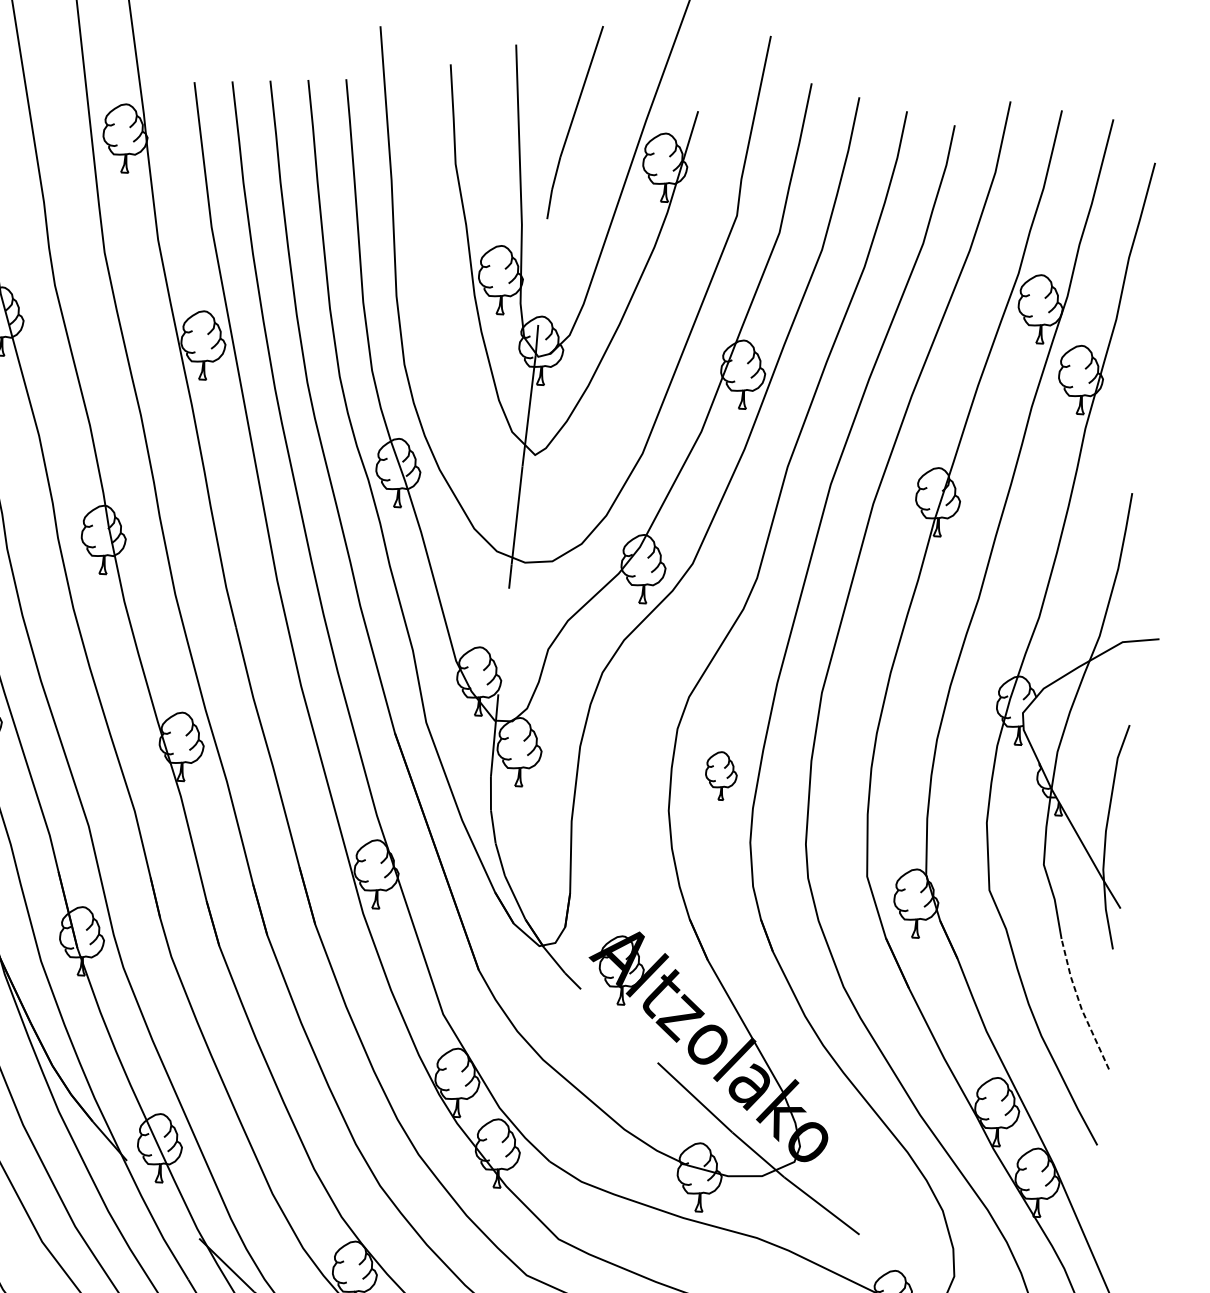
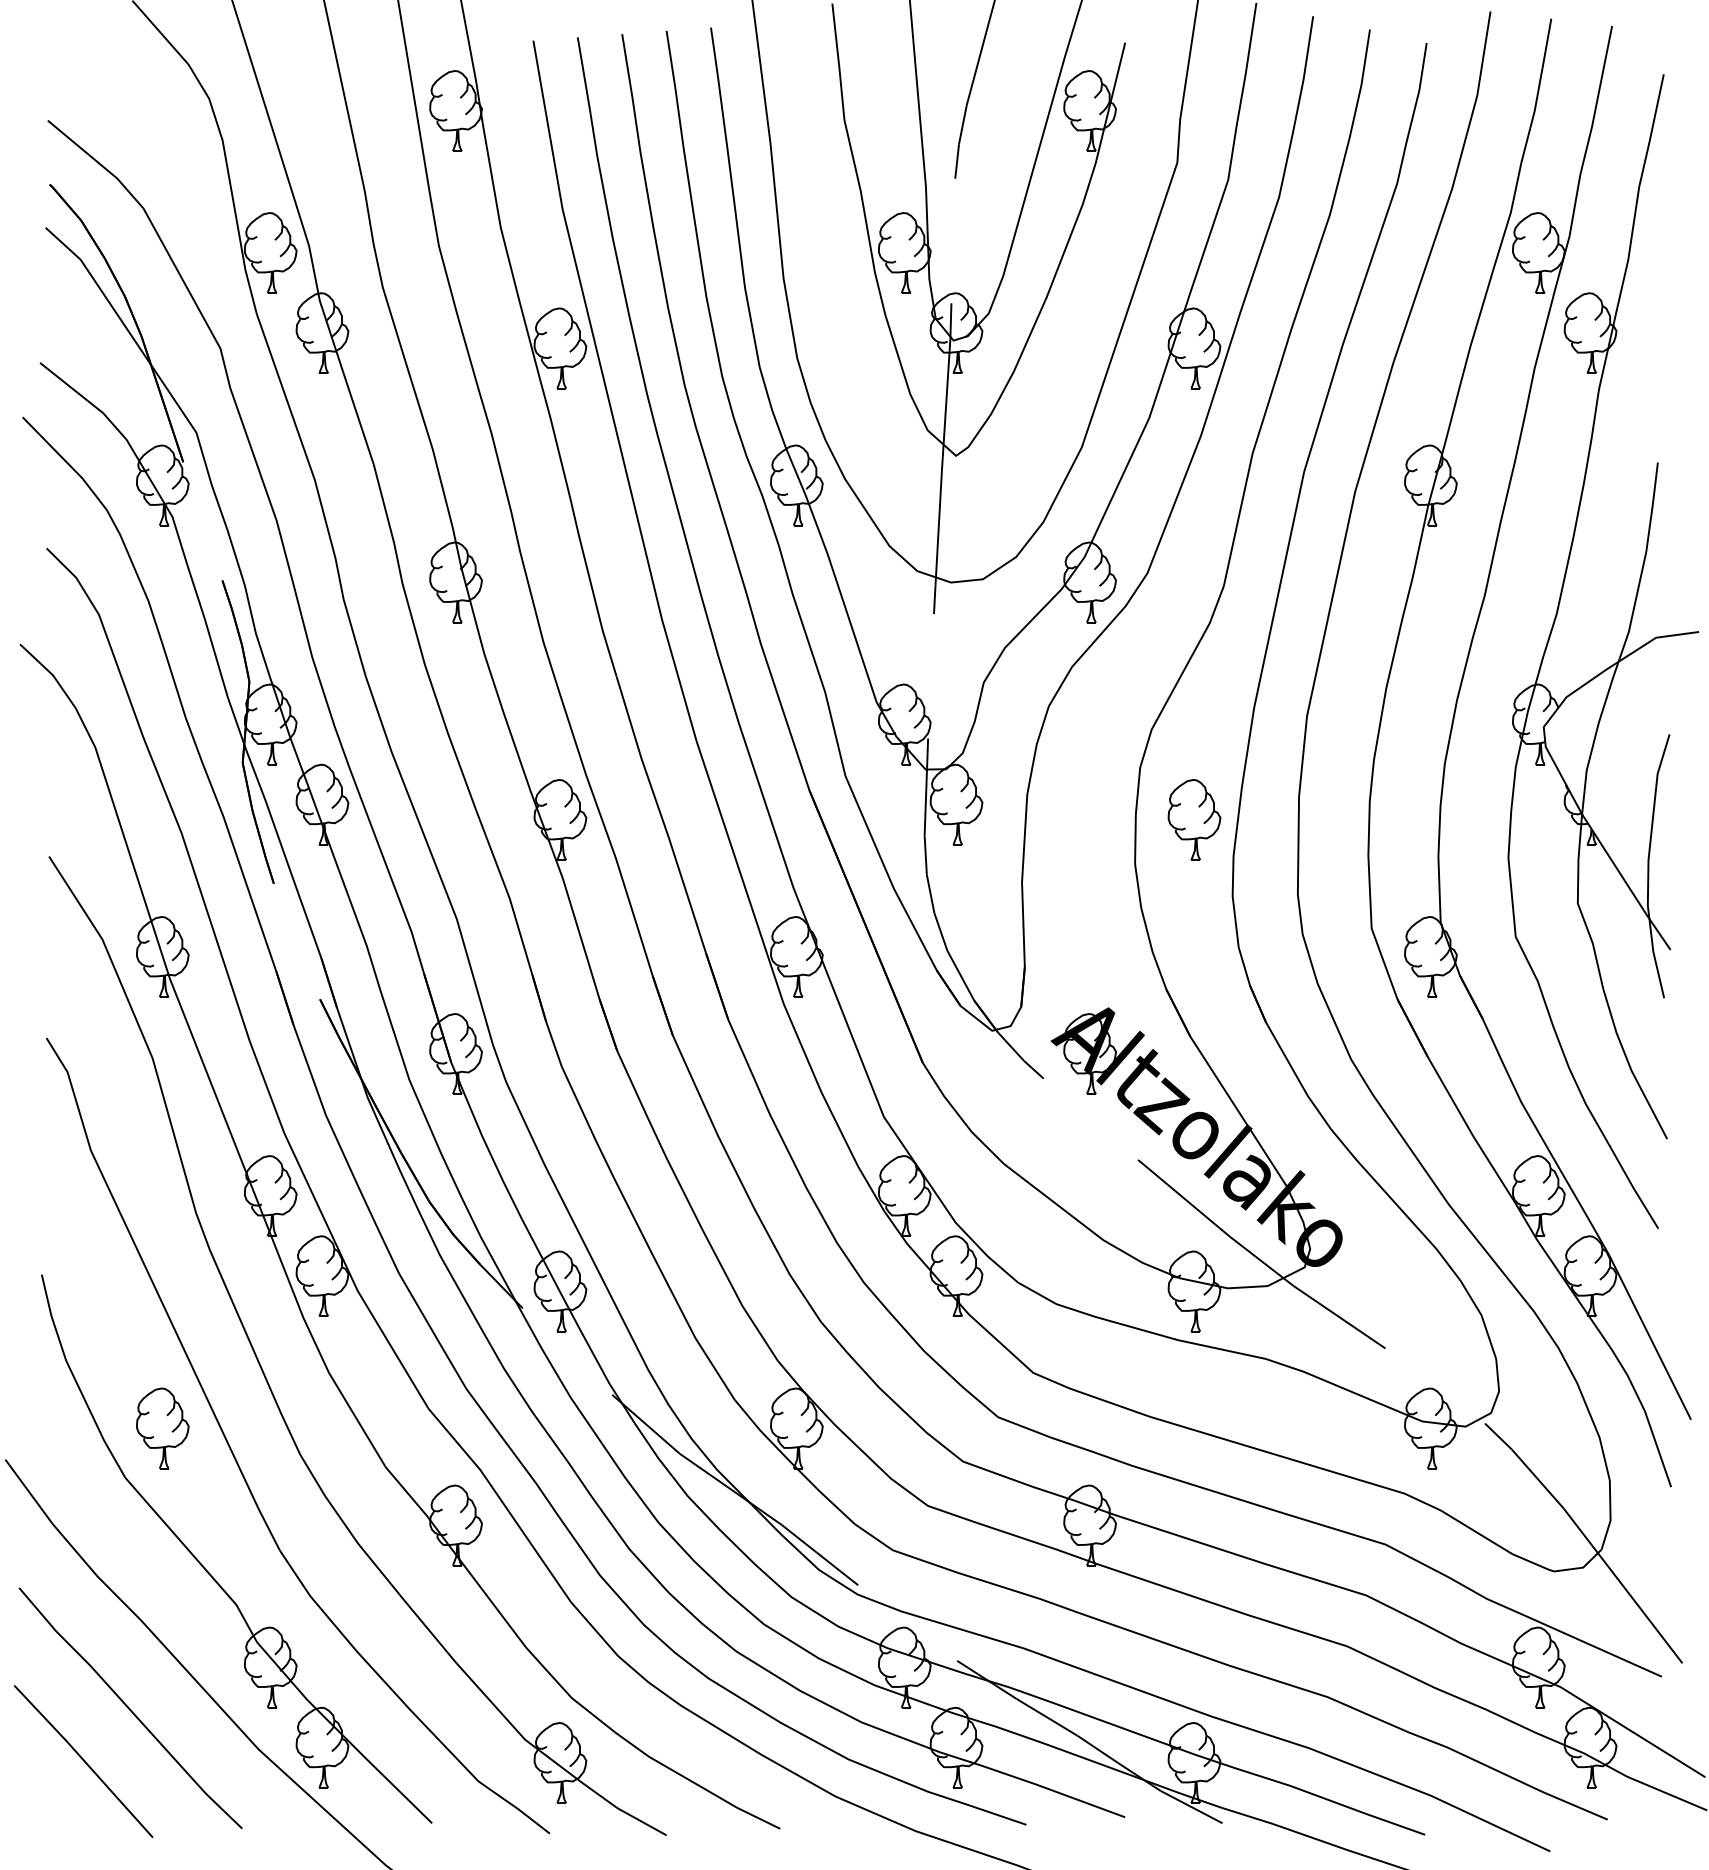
part: (721, 775) -> (1194, 819), size x1.43
line: (1080, 1005) -> (1629, 1066), dashed -> solid

